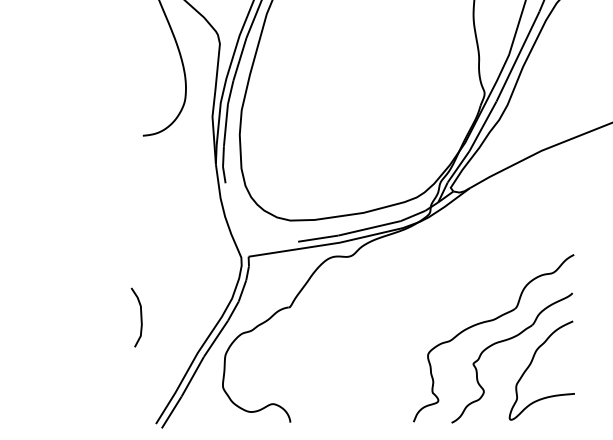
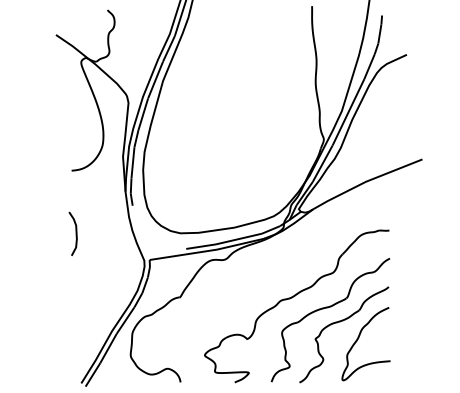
part: (442, 308) -> (292, 298), added
curve: (139, 317) -> (75, 233), moved

